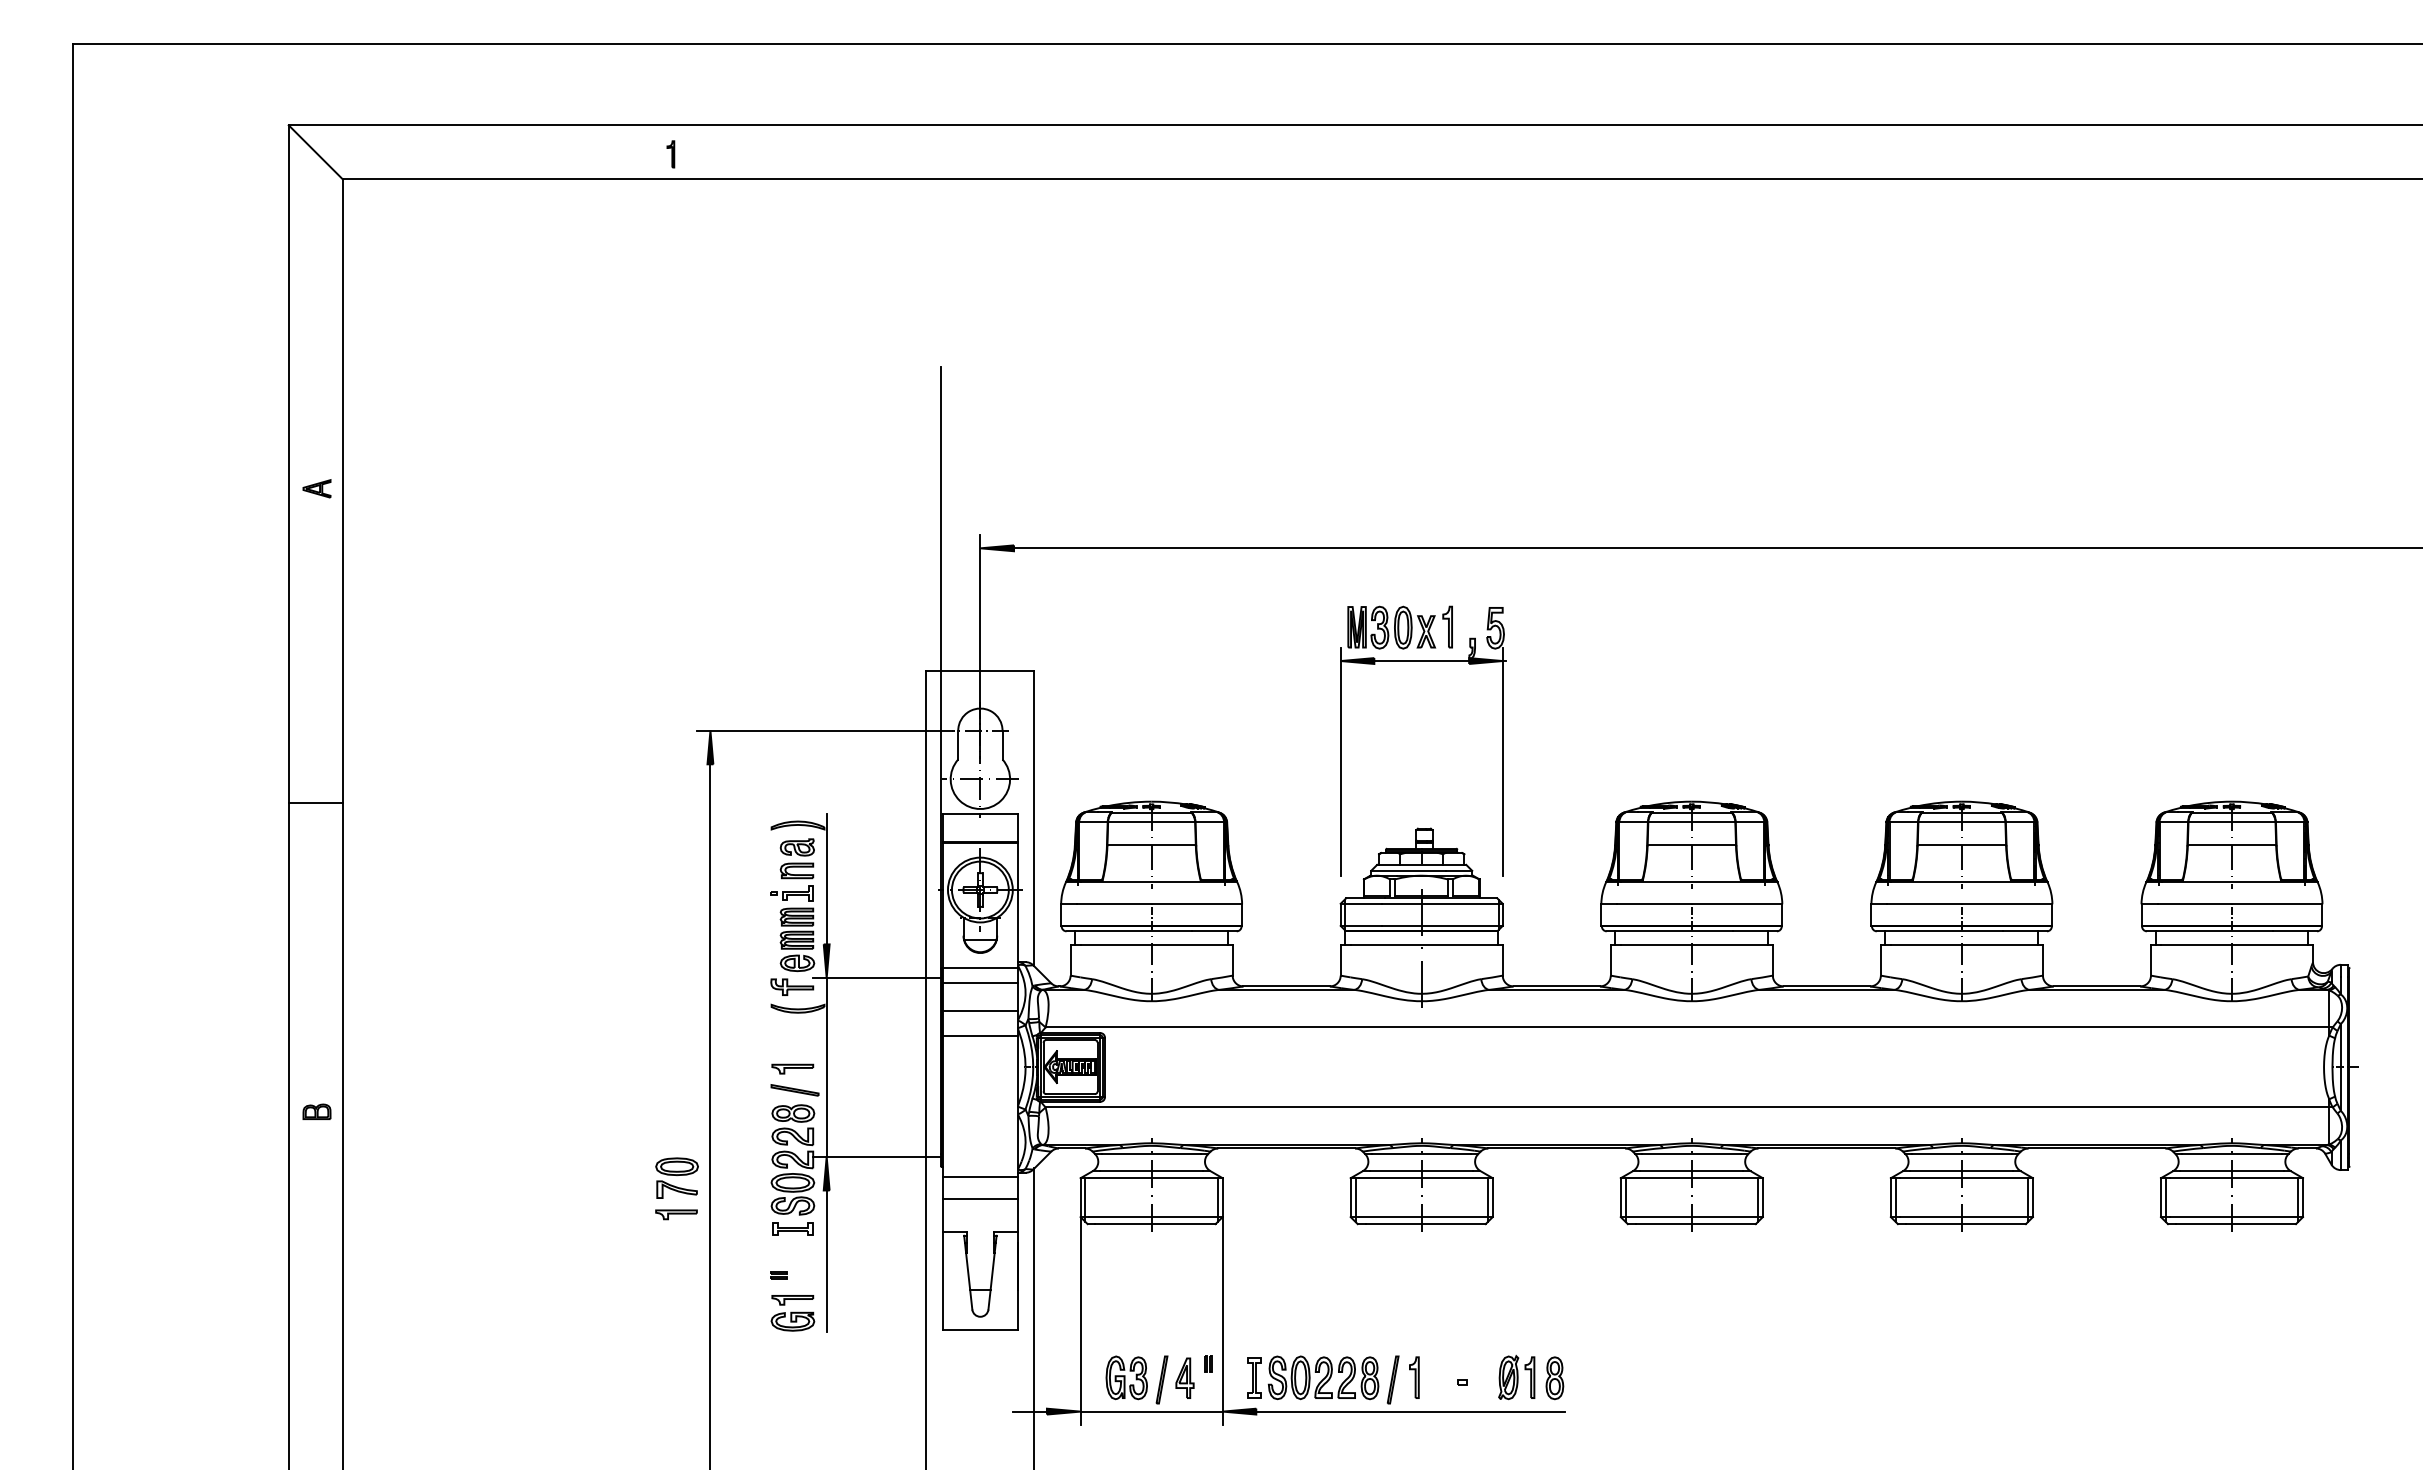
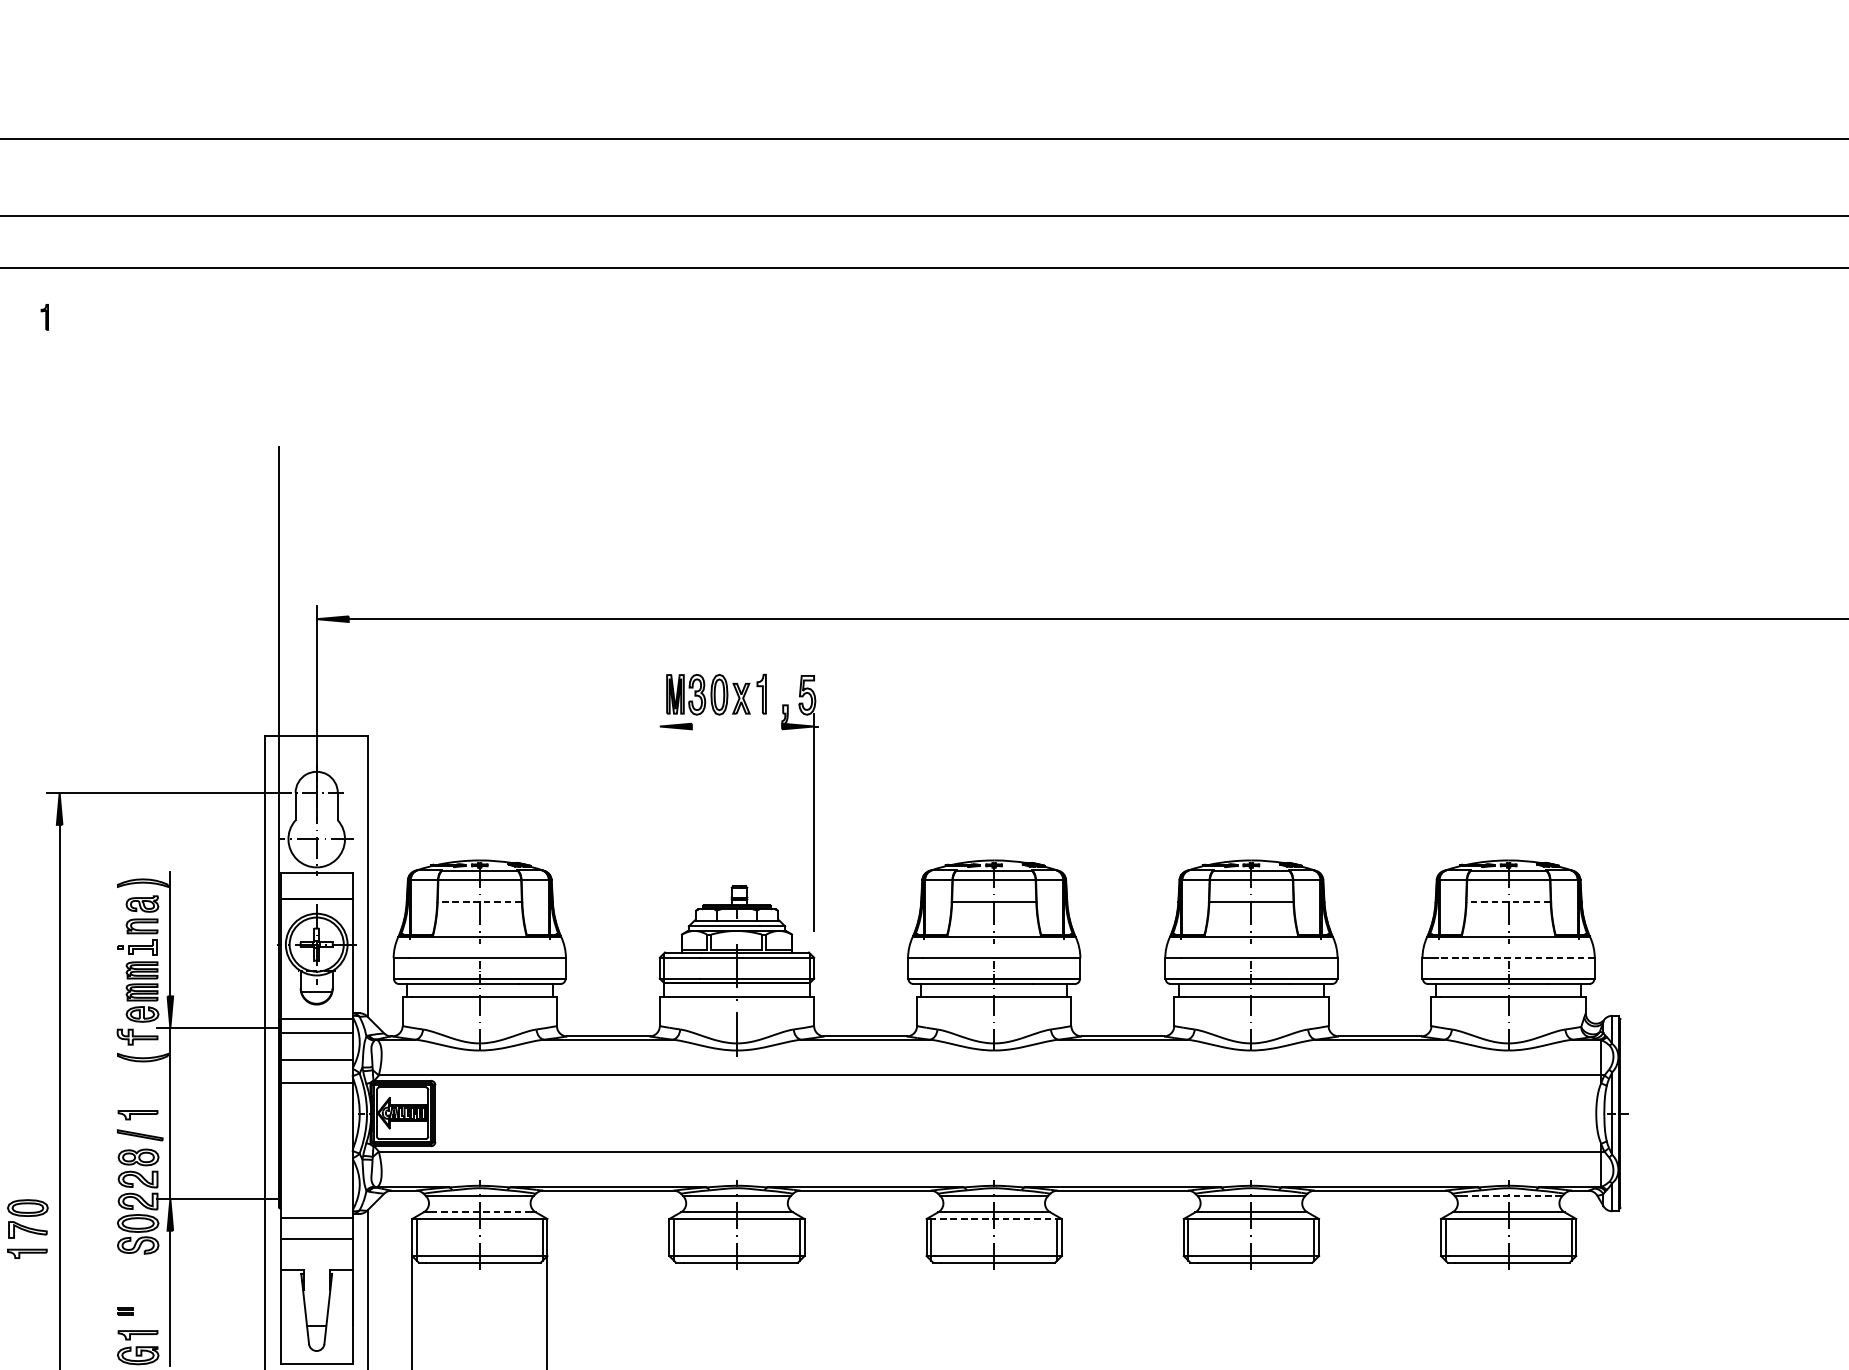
part: (670, 154) -> (44, 317), moved
line: (1421, 661) -> (736, 726), removed
line: (1340, 761) -> (659, 822), removed
line: (1151, 845) -> (479, 902), solid -> dashed
line: (2231, 845) -> (1508, 902), solid -> dashed
line: (2239, 904) -> (1515, 958), solid -> dashed
line: (2232, 1154) -> (1509, 1196), solid -> dashed
line: (1151, 1171) -> (479, 1212), solid -> dashed
line: (1696, 1178) -> (998, 1219), solid -> dashed
part: (792, 1228) -> (137, 1266), removed

